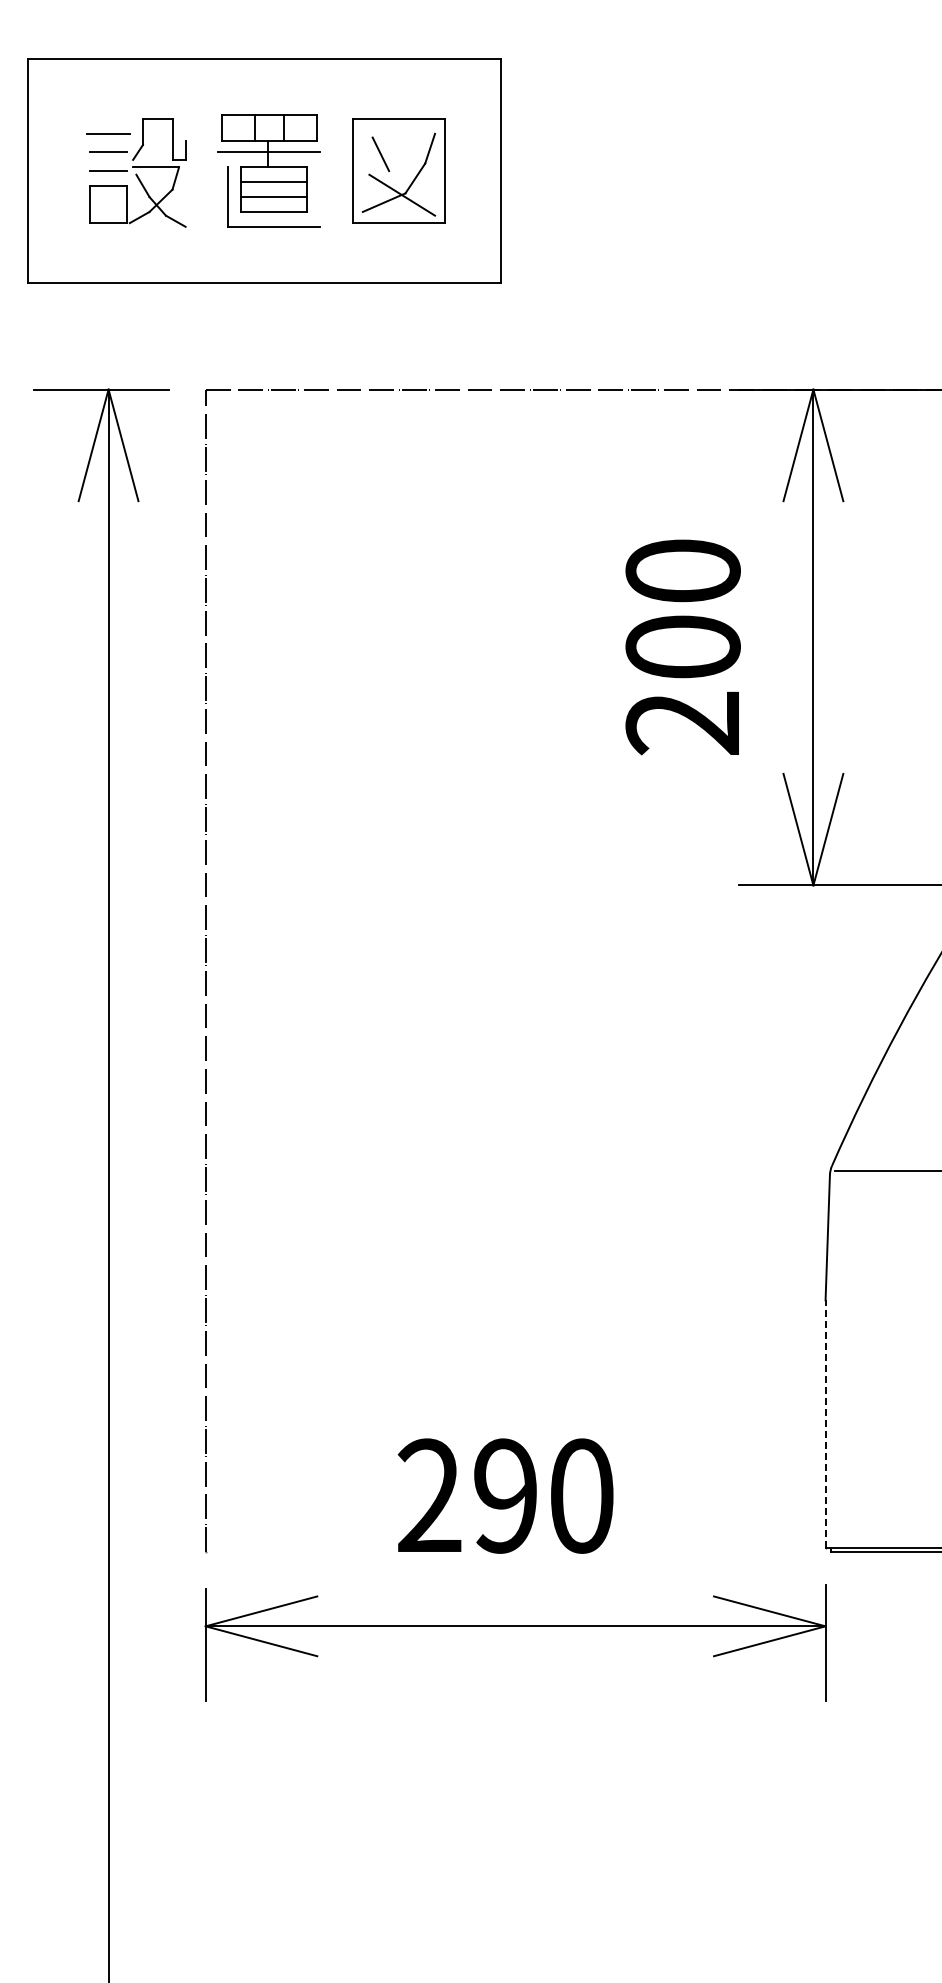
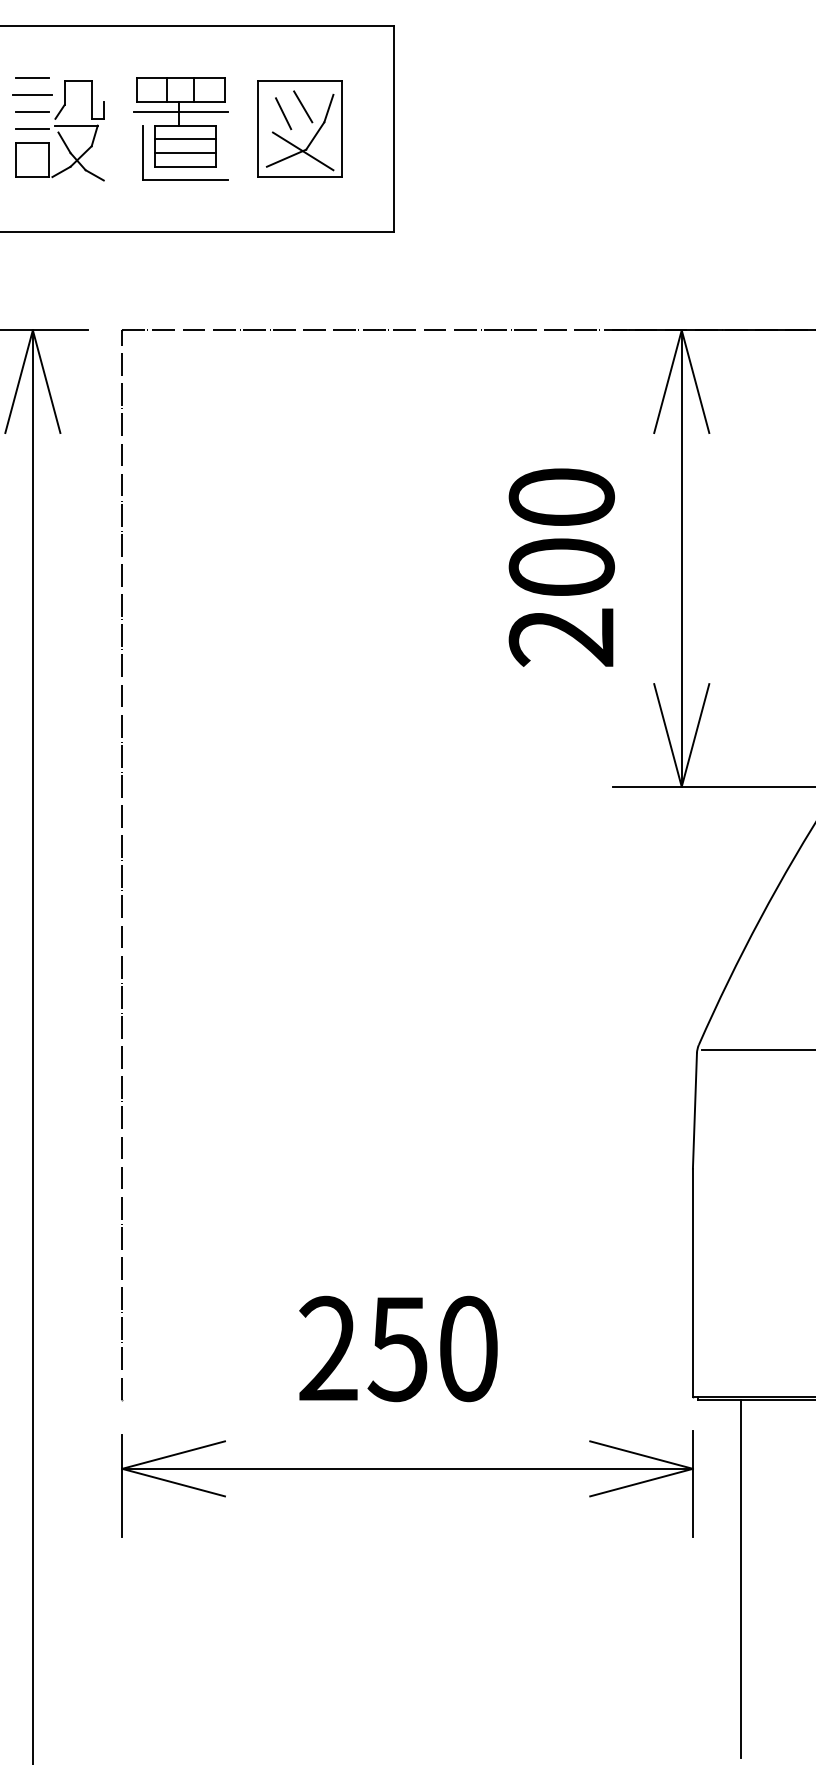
line: (108, 115) -> (32, 77), added
line: (402, 146) -> (303, 106), added
line: (825, 1424) -> (692, 1283), dashed -> solid
text: (504, 1495) -> (397, 1348), 290 -> 250
line: (877, 1745) -> (740, 1578), added

